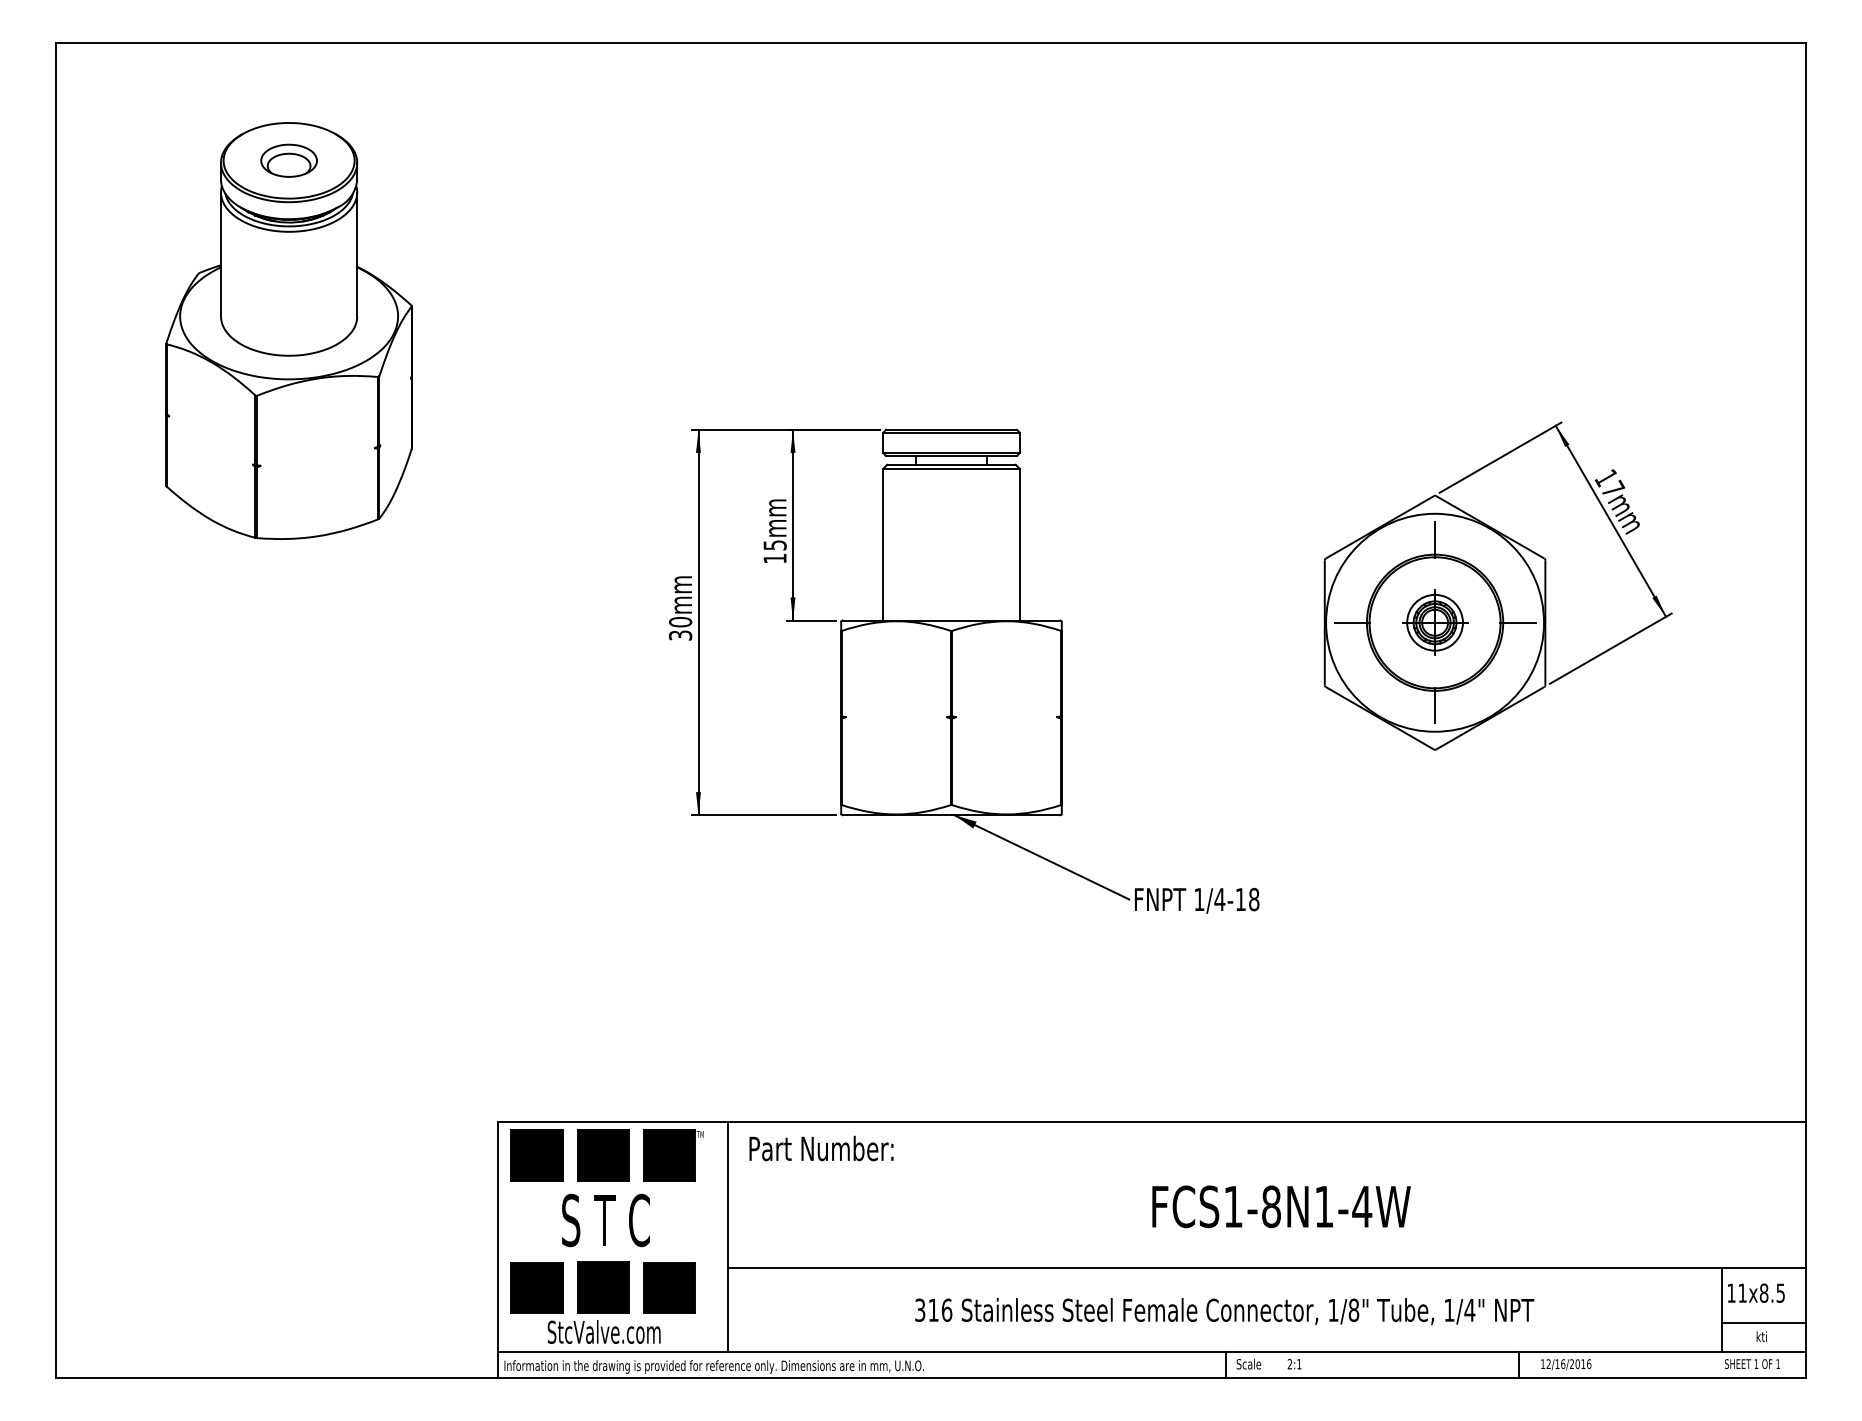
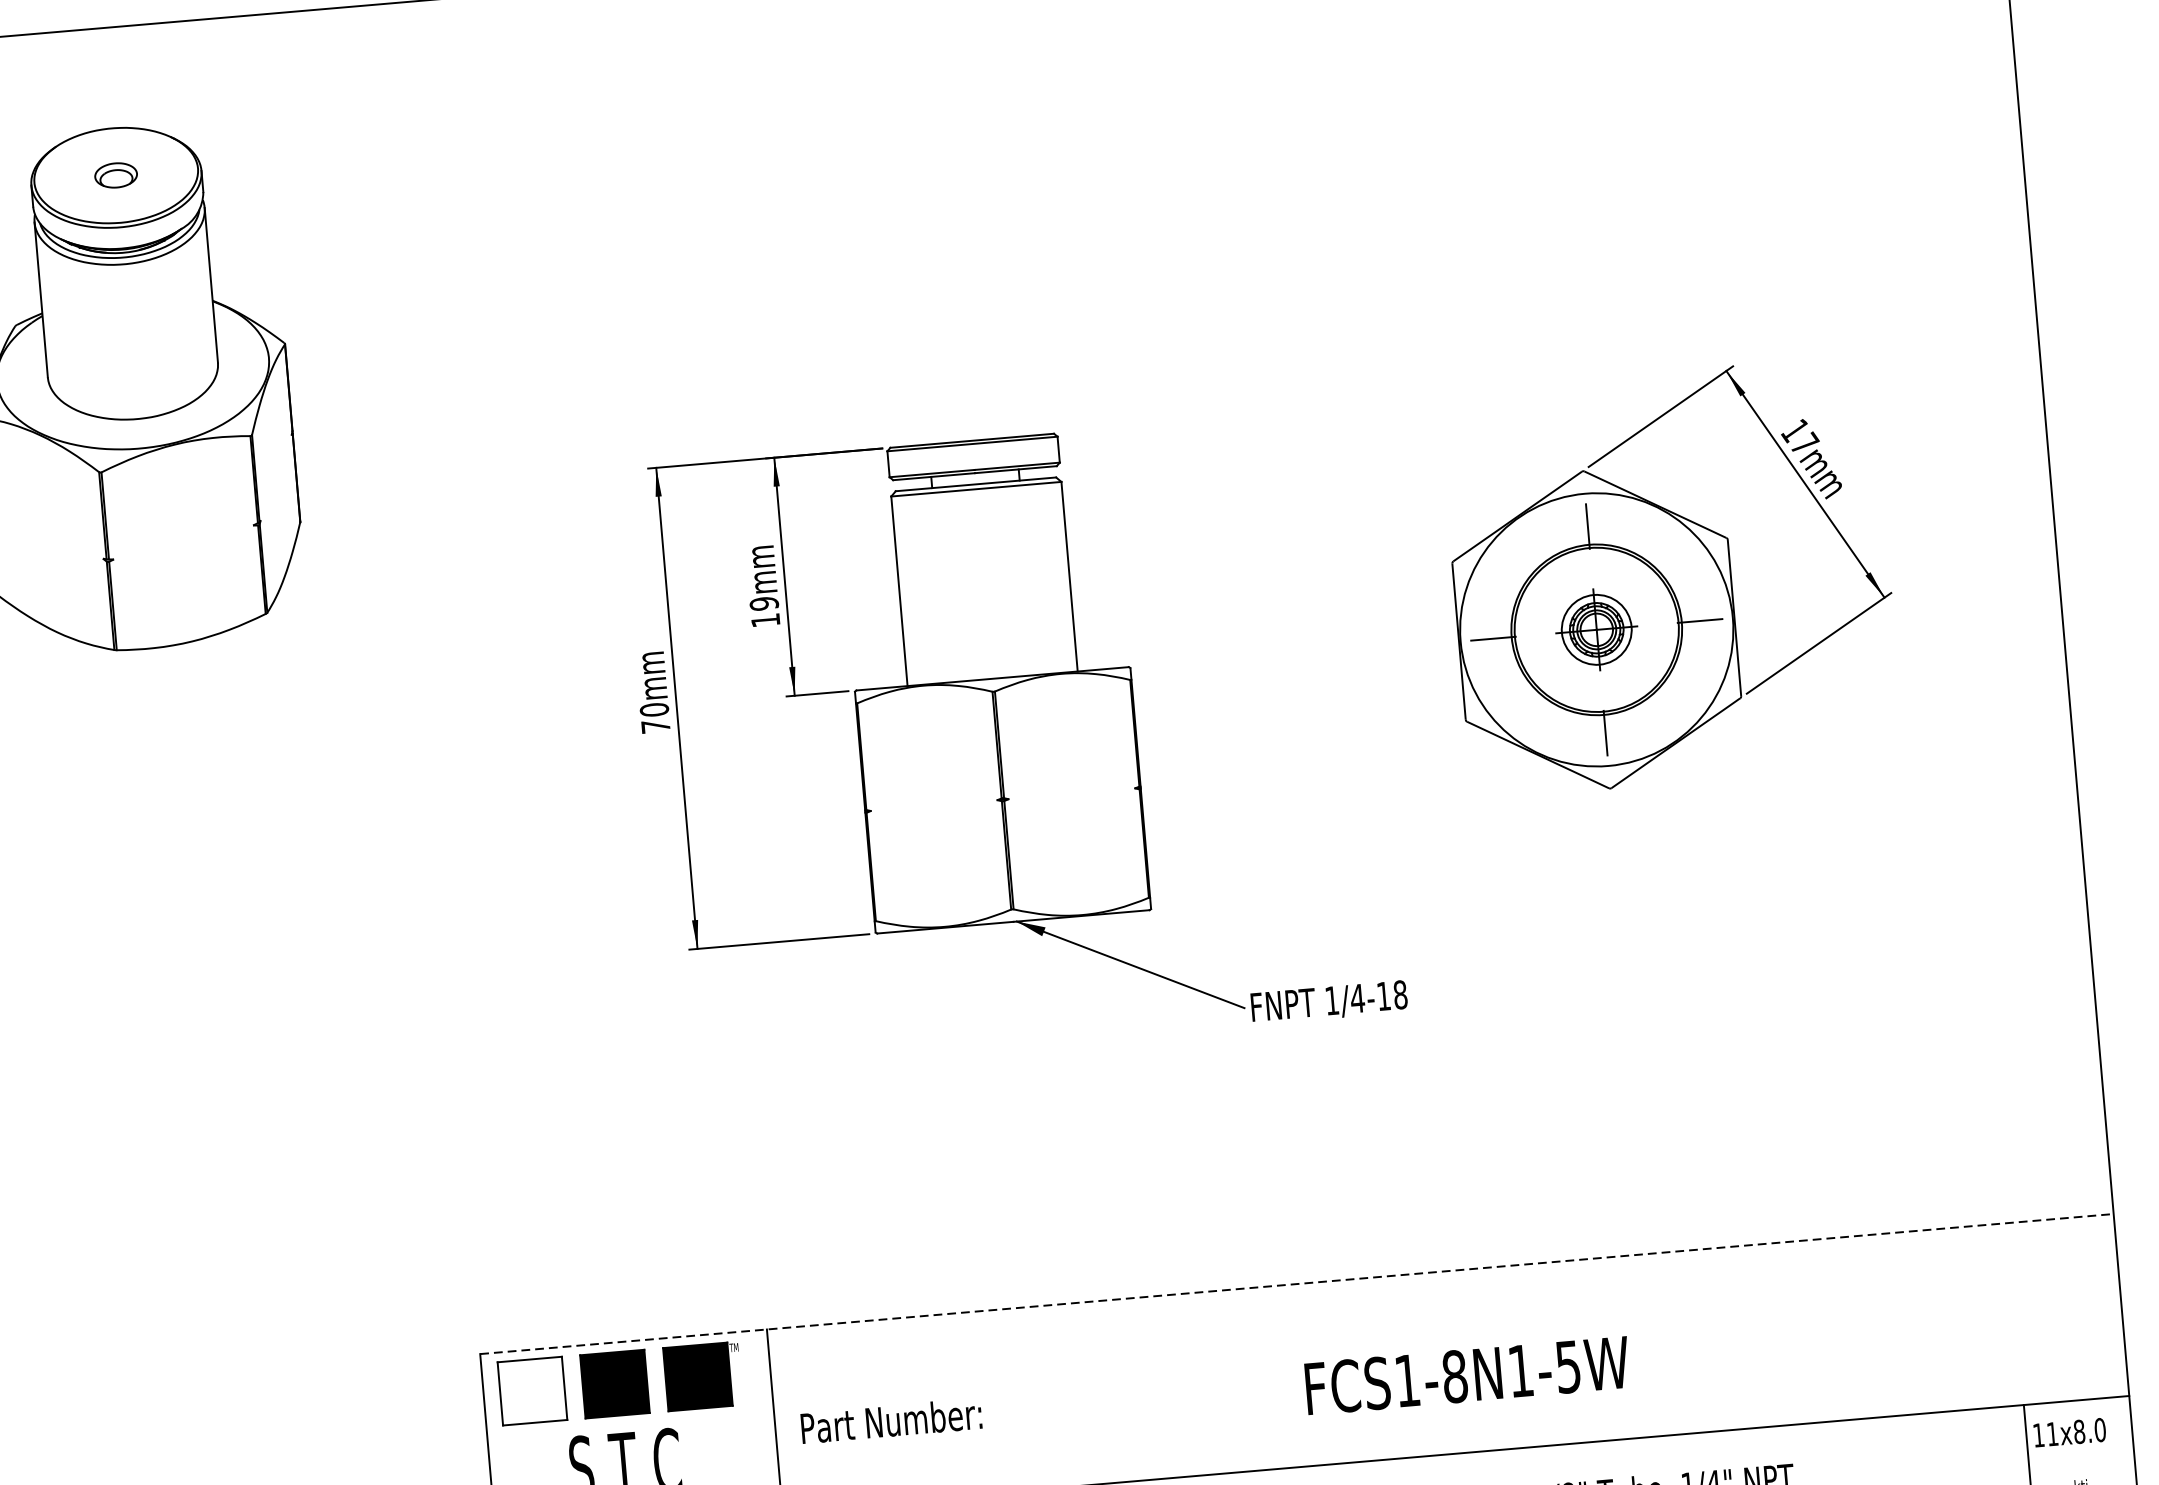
part: (288, 160) -> (115, 175), size x0.6
text: (774, 545) -> (763, 604), 15mm -> 19mm
text: (680, 635) -> (655, 726), 30mm -> 70mm
line: (1152, 1122) -> (1297, 1284), solid -> dashed
text: (821, 1148) -> (891, 1420), moved
fill: (536, 1155) -> (531, 1391), removed
text: (1362, 1207) -> (1568, 1367), FCS1-8N1-4W -> FCS1-8N1-5W
text: (1780, 1292) -> (2099, 1429), 11x8.5 -> 11x8.0
line: (1763, 1323) -> (2081, 1469), removed

